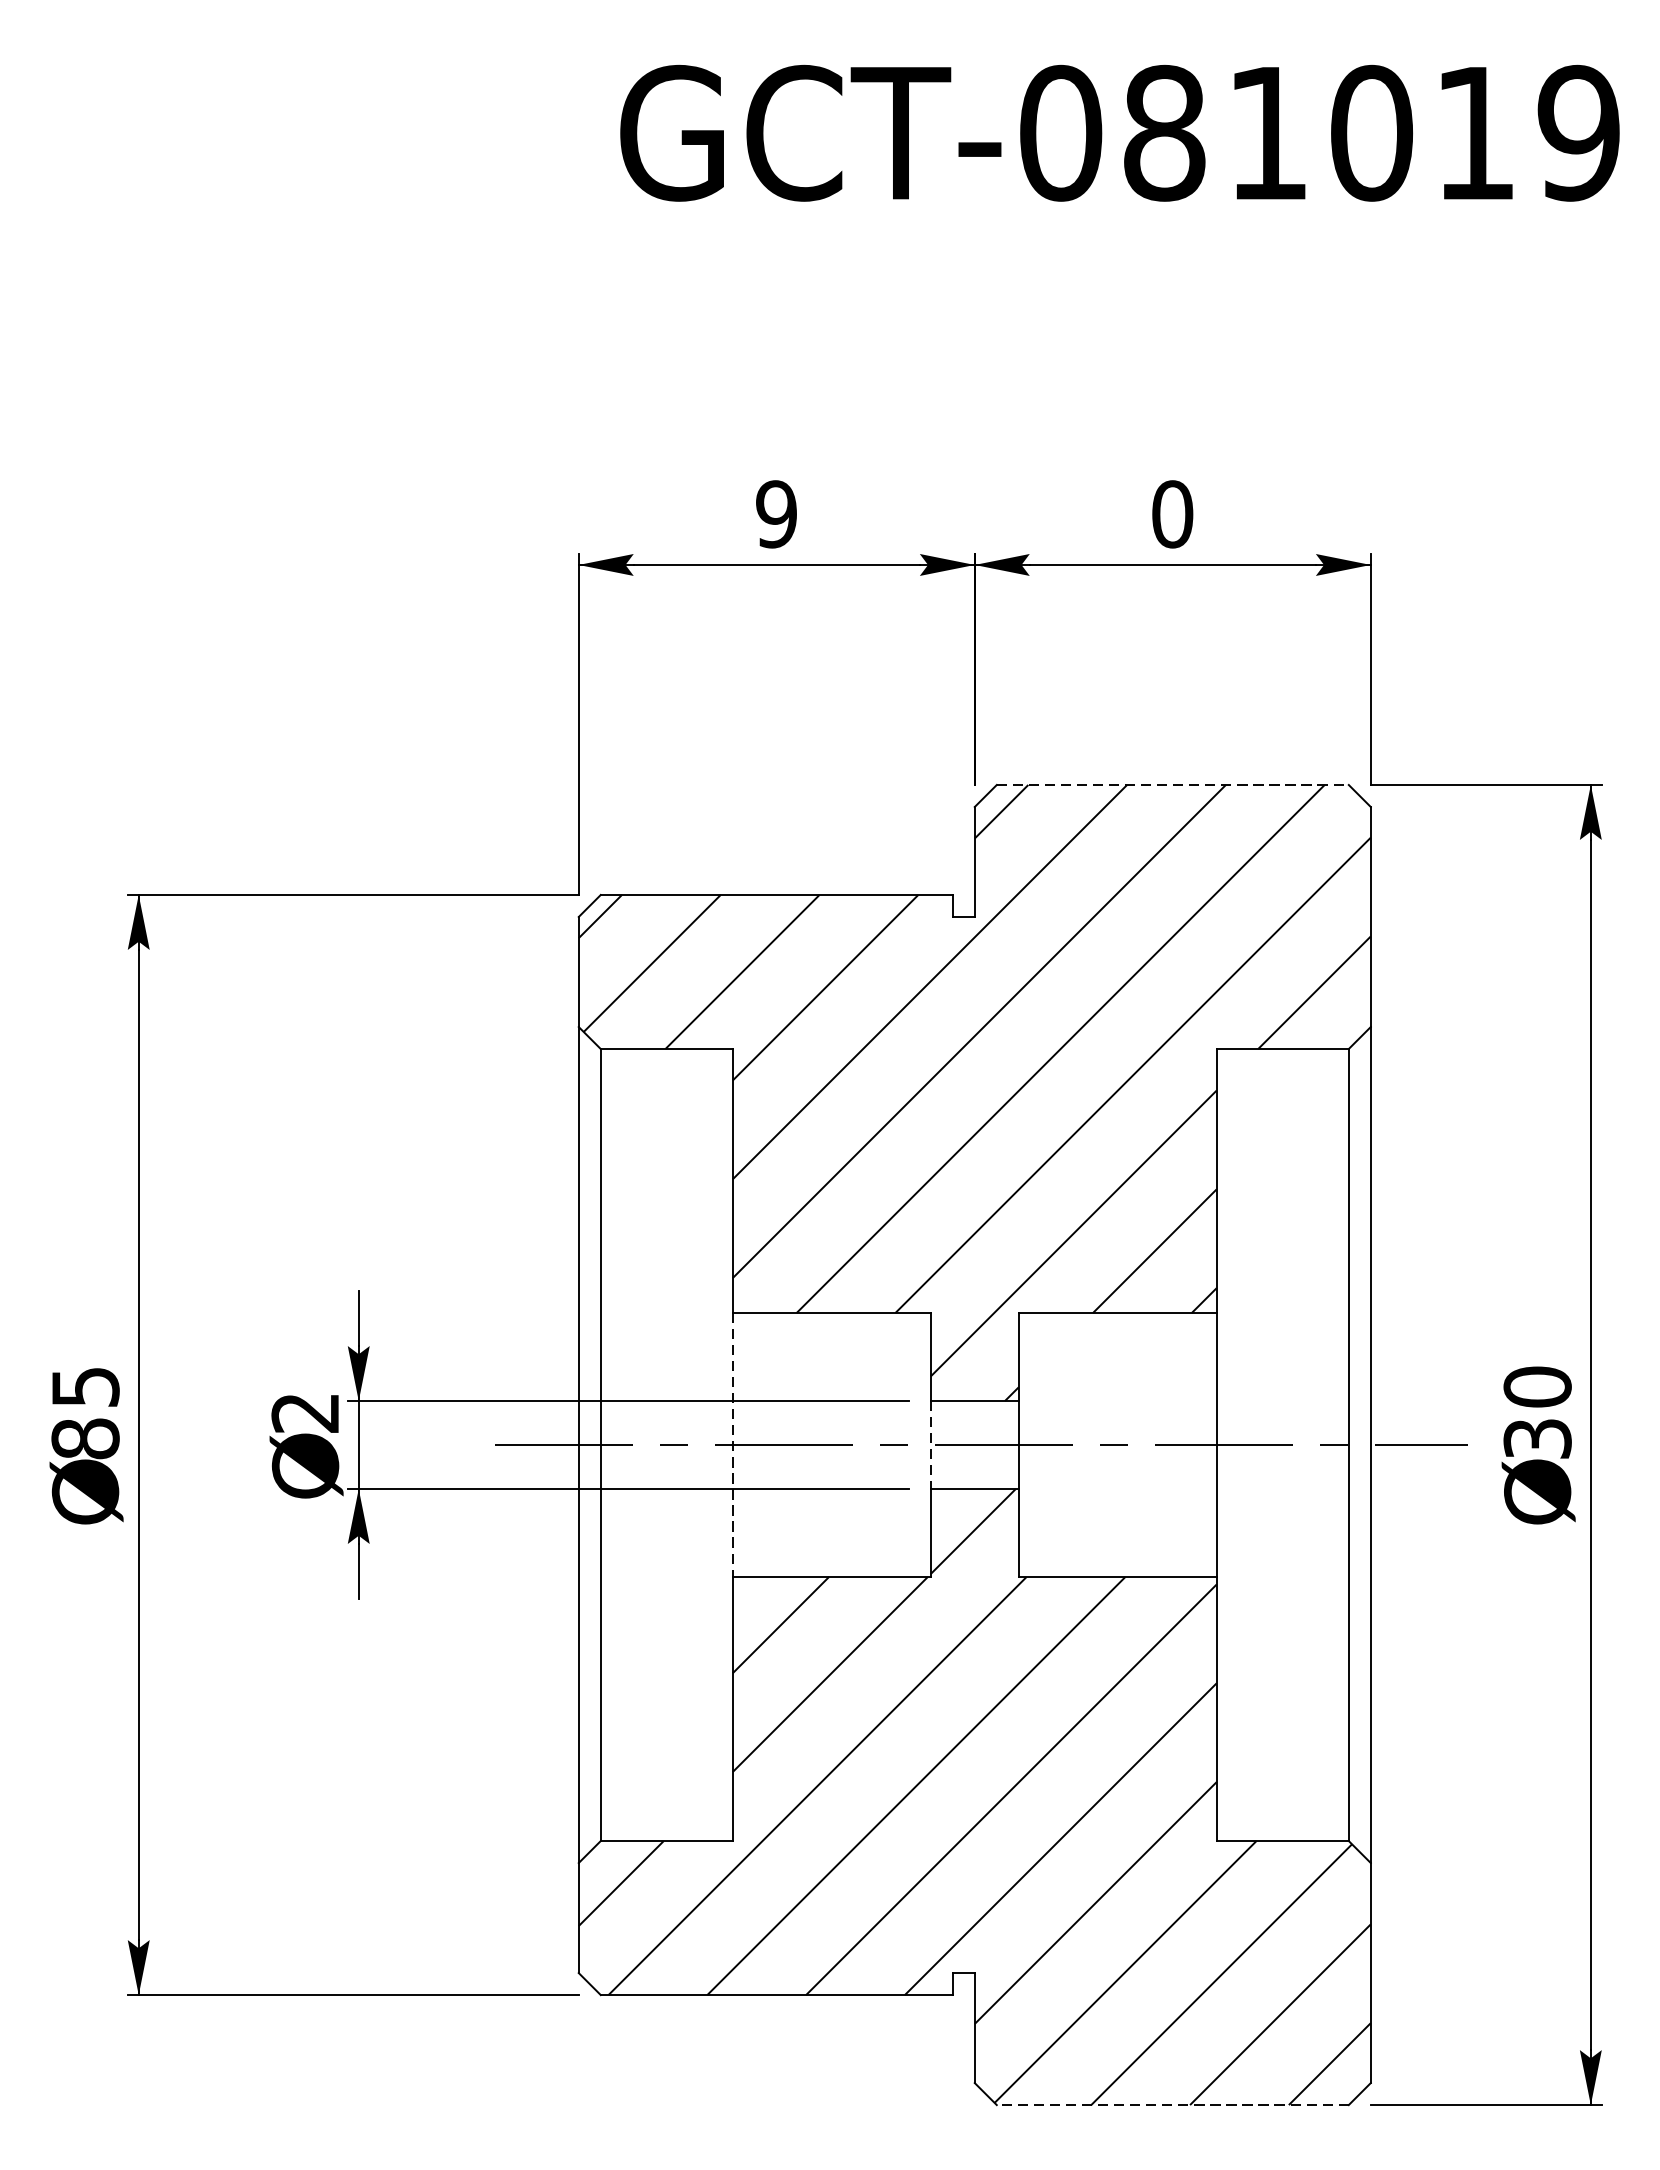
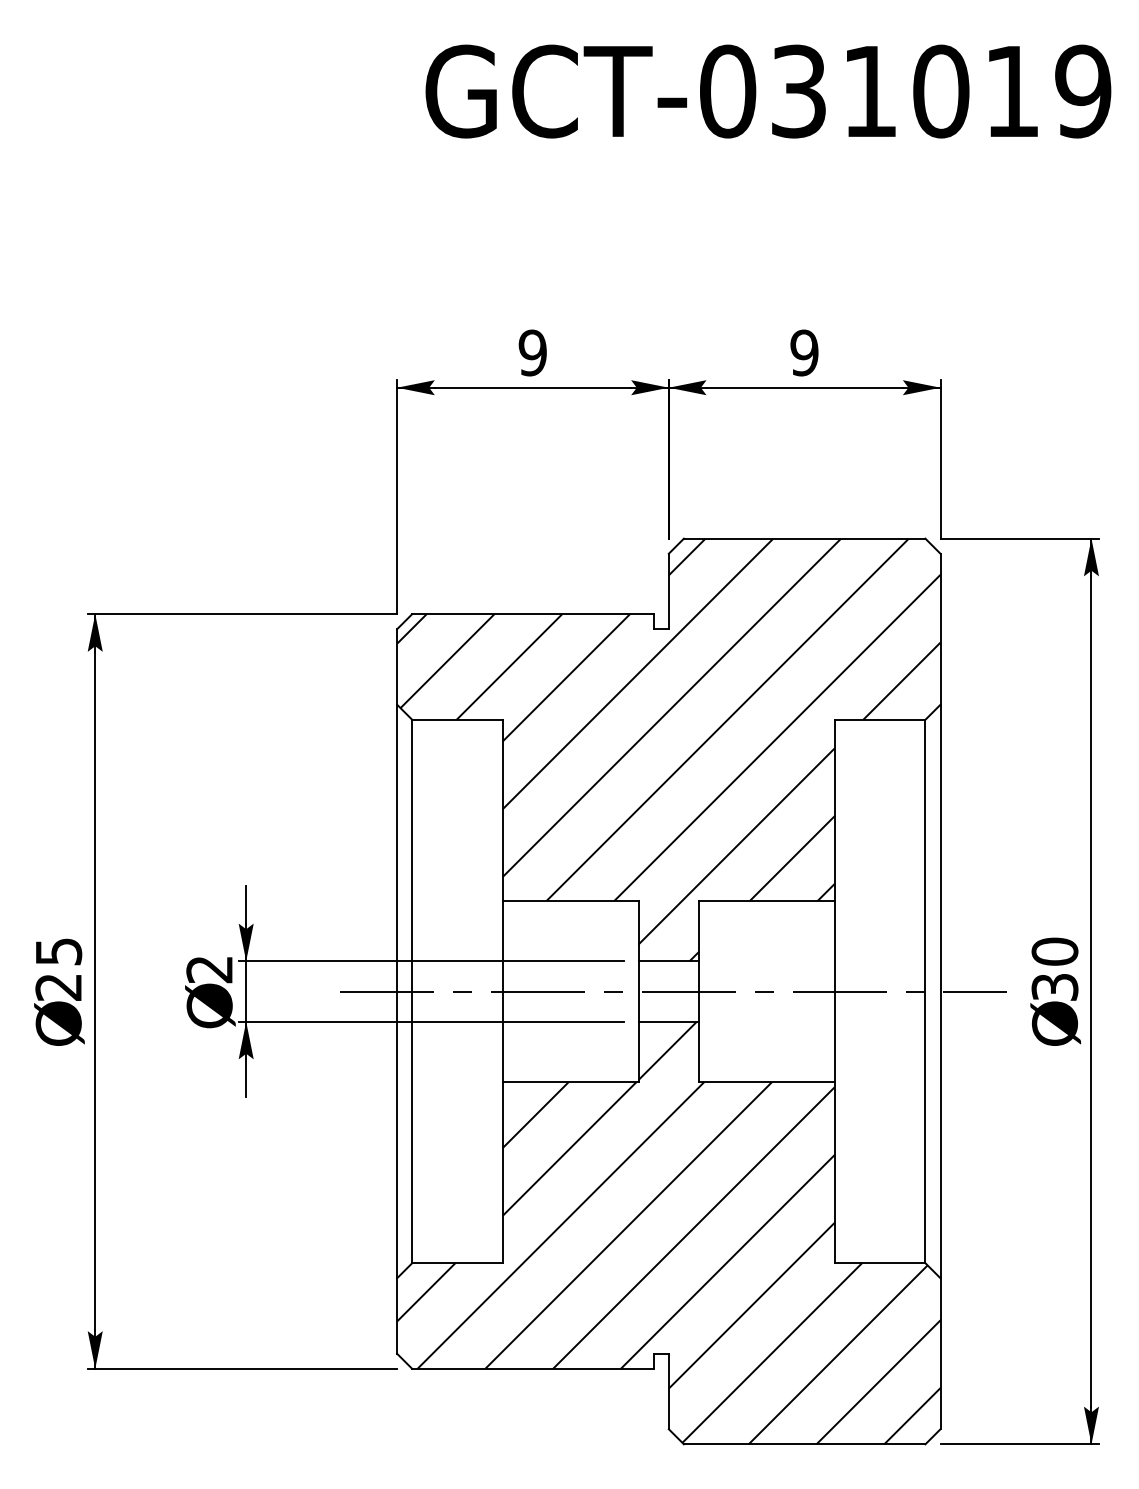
text: (1165, 133) -> (799, 91), GCT-081019 -> GCT-031019
text: (1172, 513) -> (804, 352), 0 -> 9
line: (1172, 784) -> (804, 538), dashed -> solid
text: (85, 1439) -> (58, 987), 85 -> 25
line: (732, 1445) -> (502, 991), dashed -> solid
line: (930, 1446) -> (638, 992), dashed -> solid
line: (1172, 2105) -> (804, 1444), dashed -> solid

